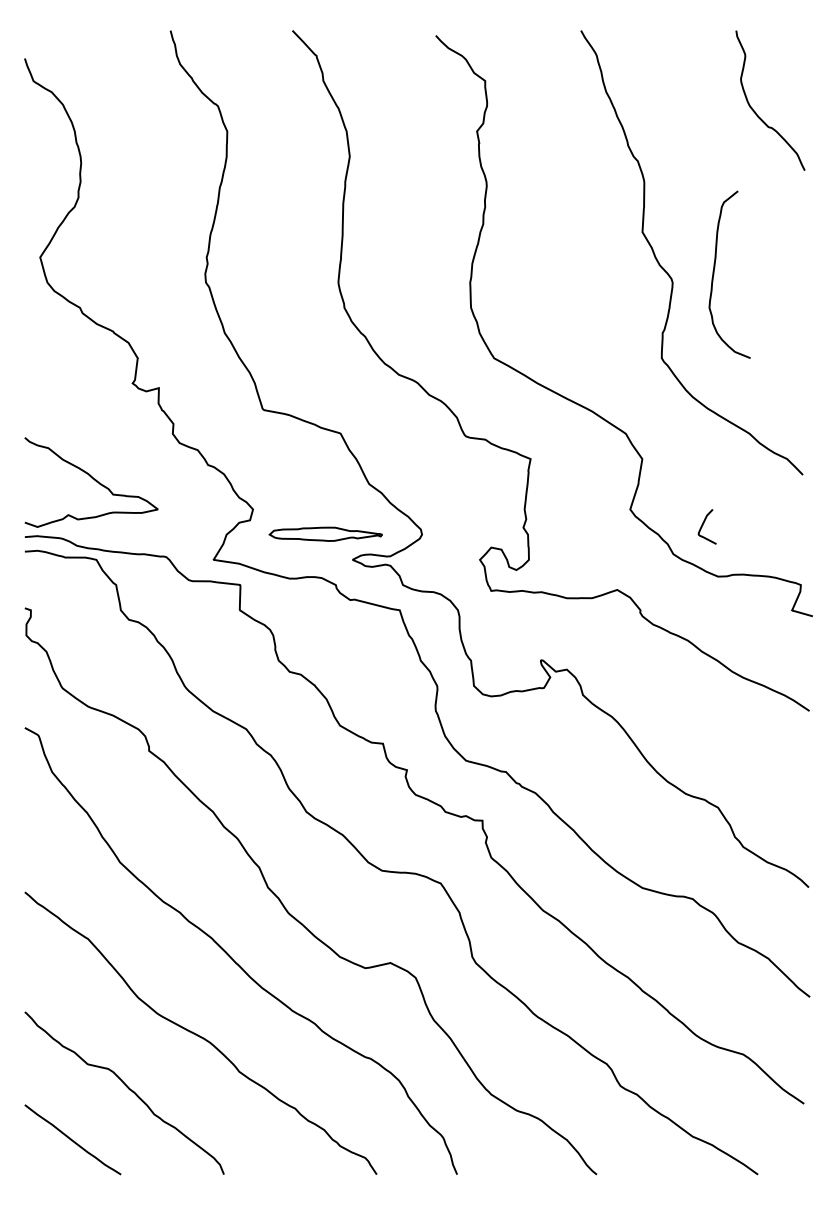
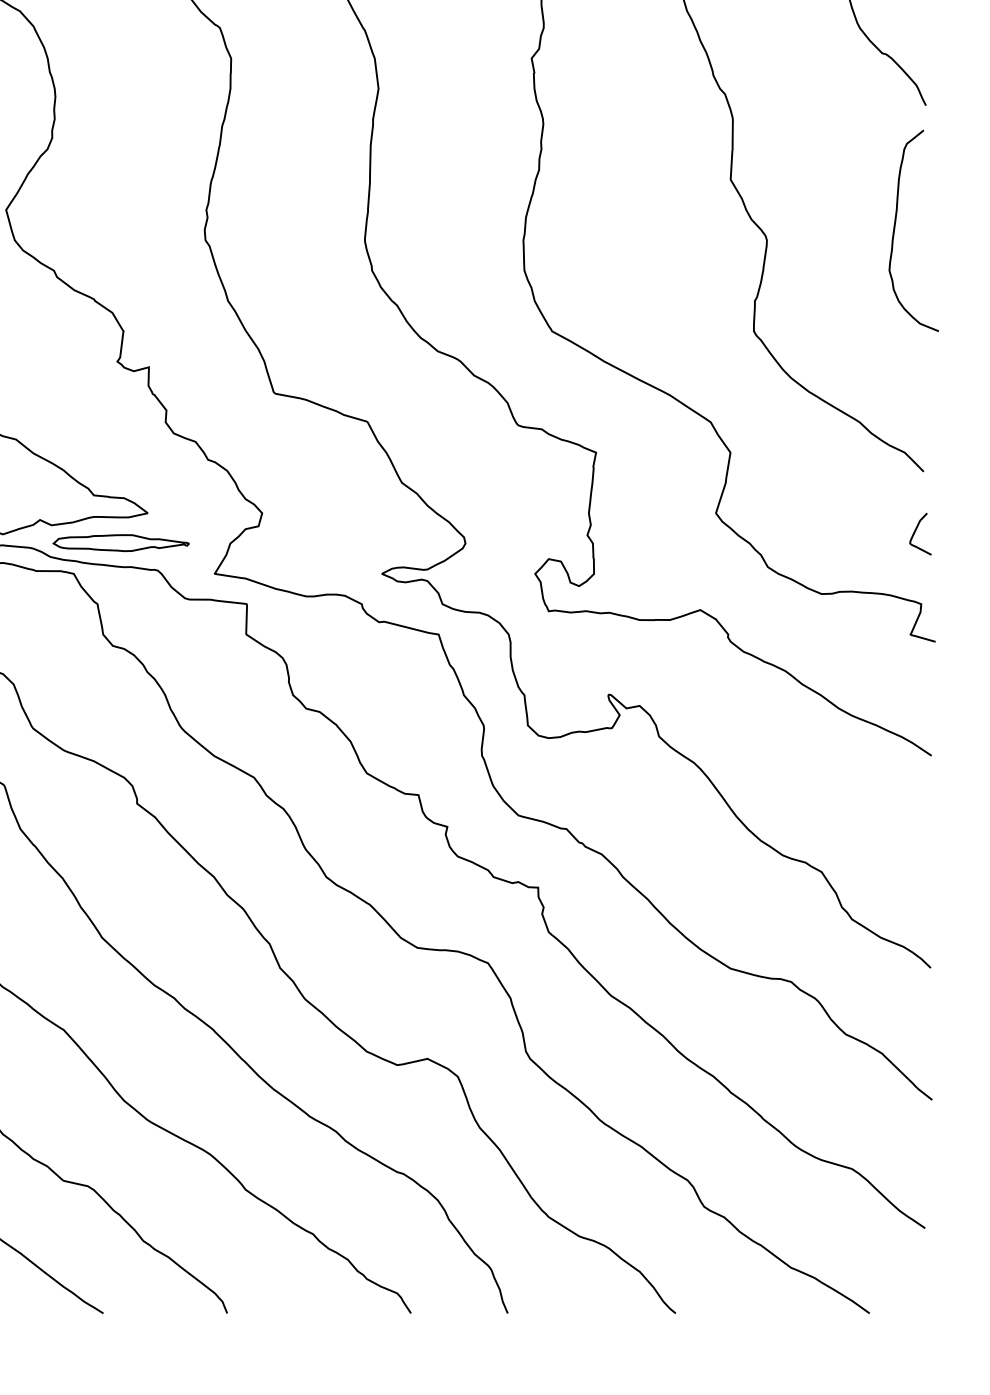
curve: (714, 274) -> (895, 230), moved
curve: (703, 525) -> (915, 532), moved
part: (325, 533) -> (120, 542), moved

